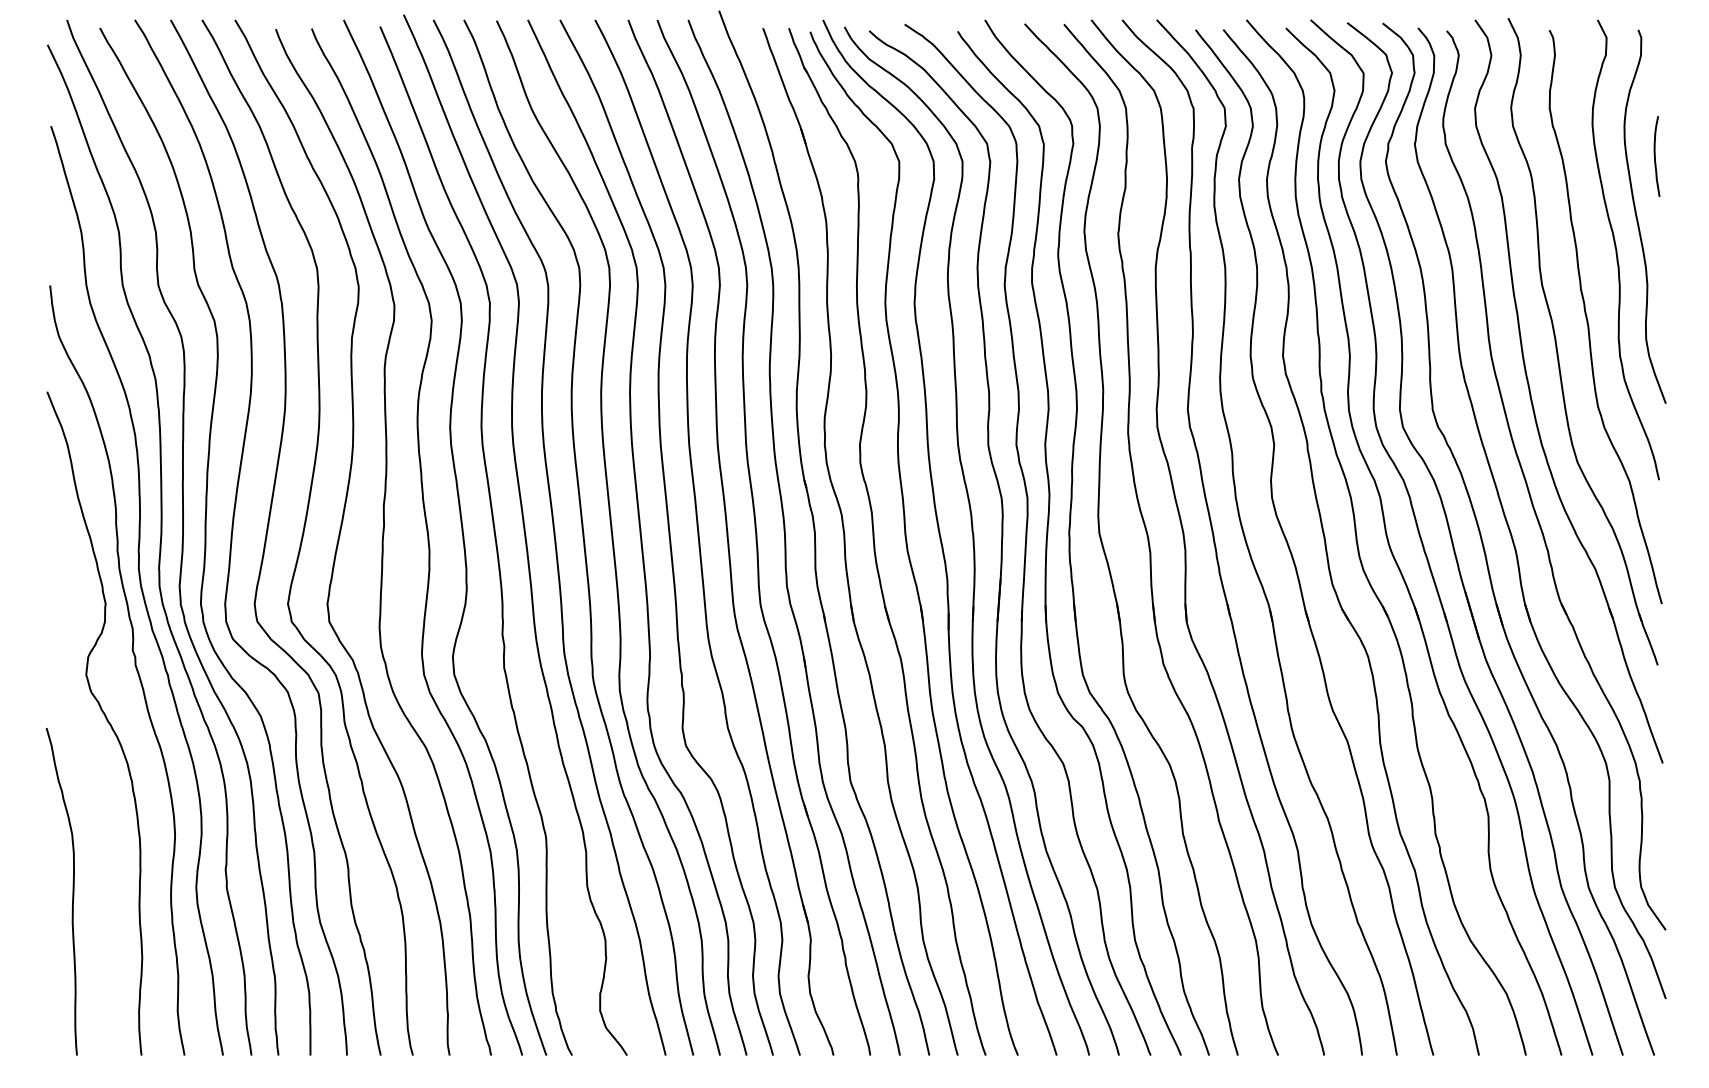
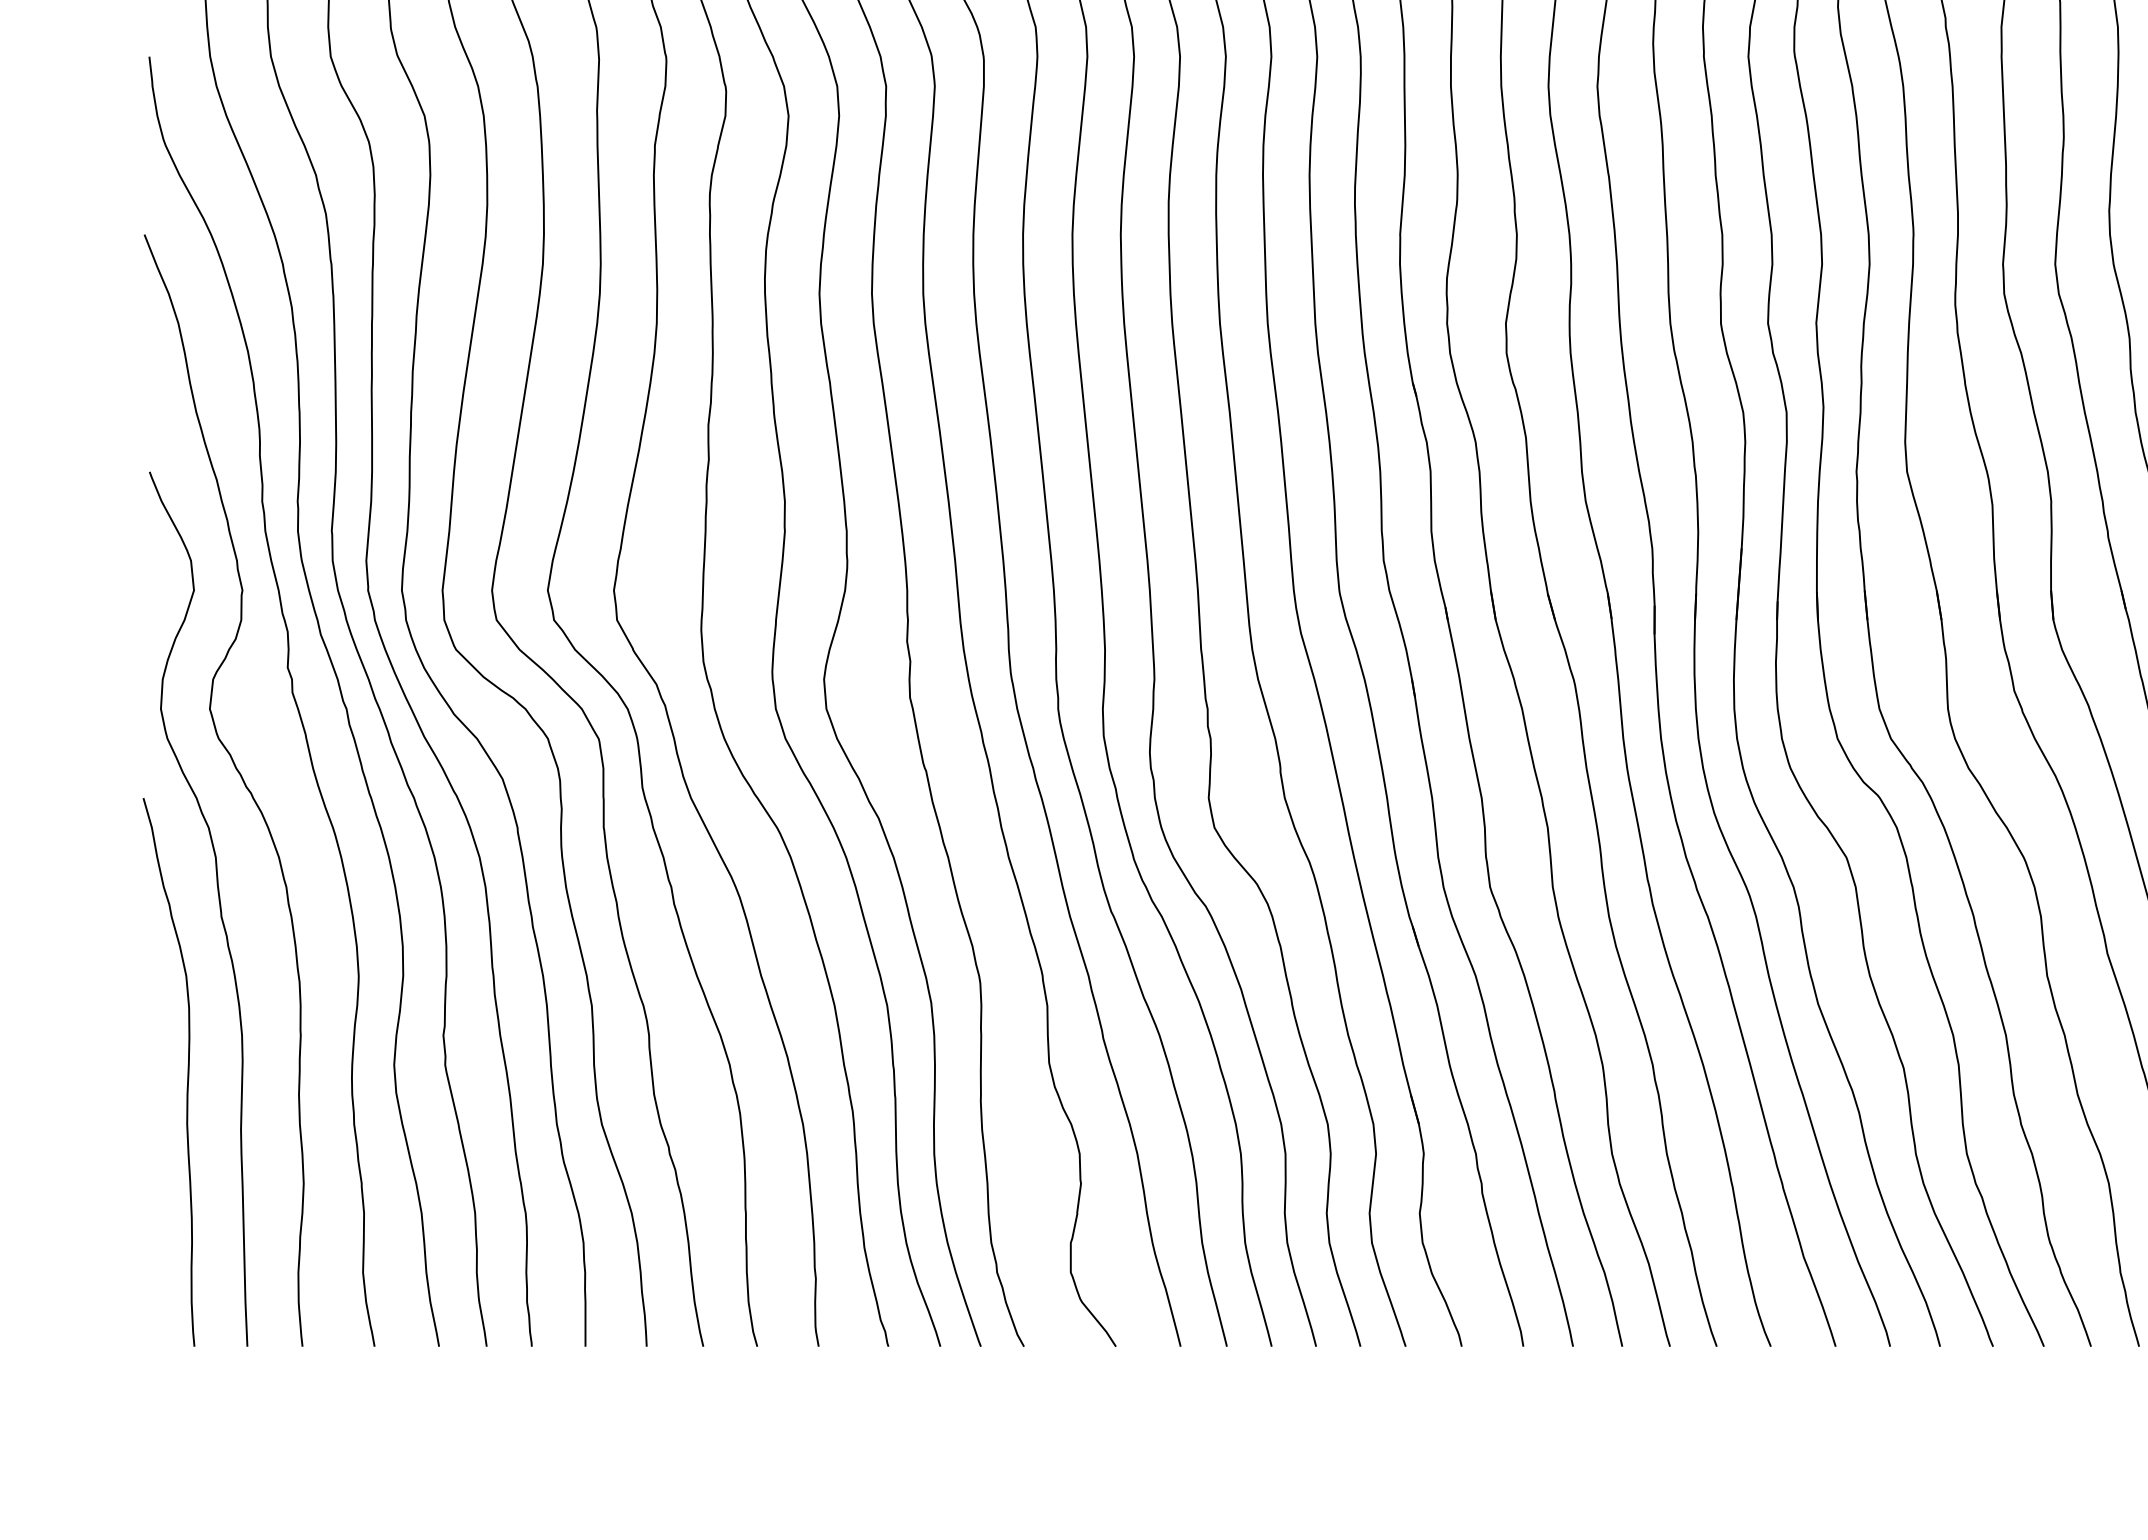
curve: (91, 794) -> (218, 909), added

